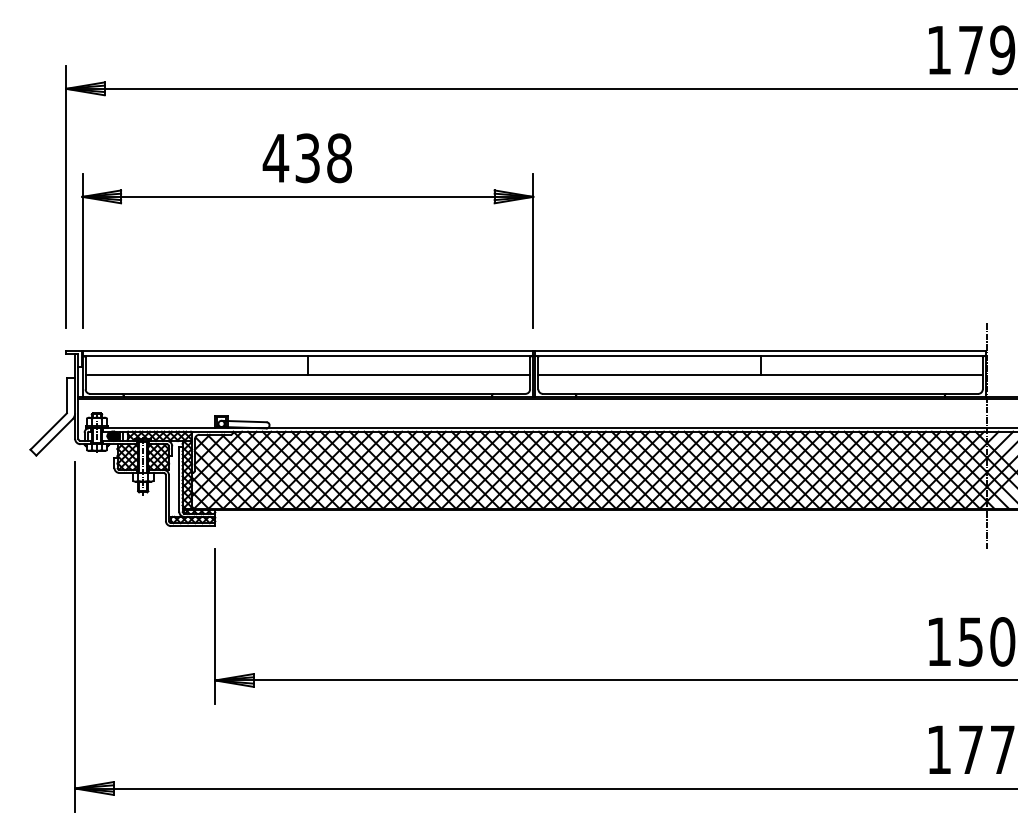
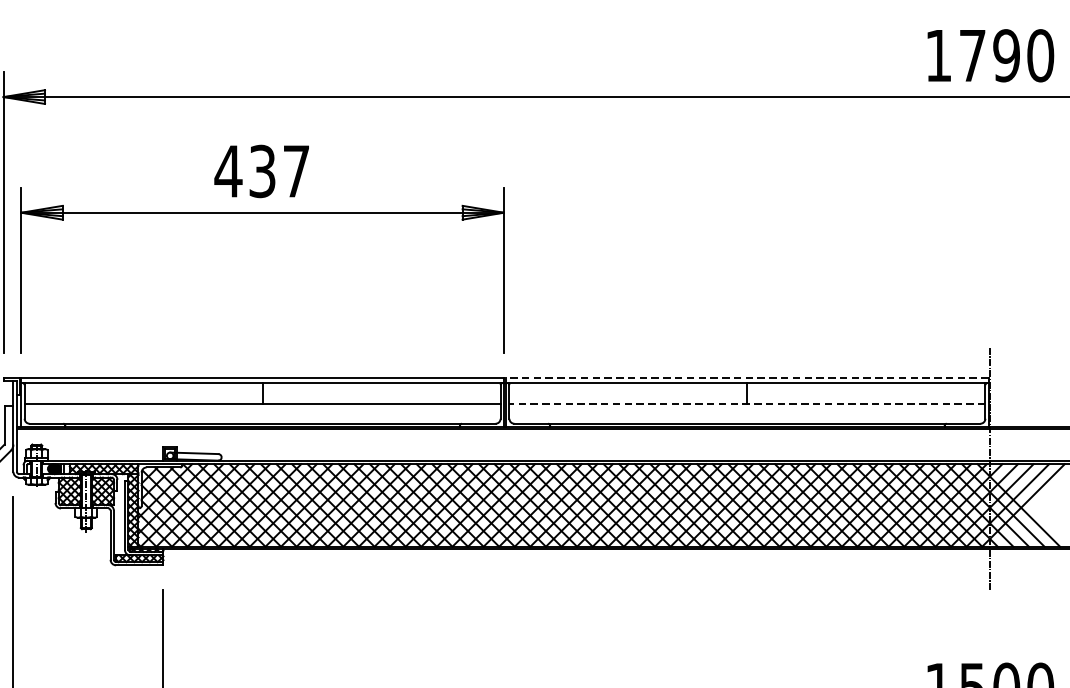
text: (339, 158) -> (296, 171), 438 -> 437
line: (760, 351) -> (747, 378), solid -> dashed
line: (760, 375) -> (747, 404), solid -> dashed

